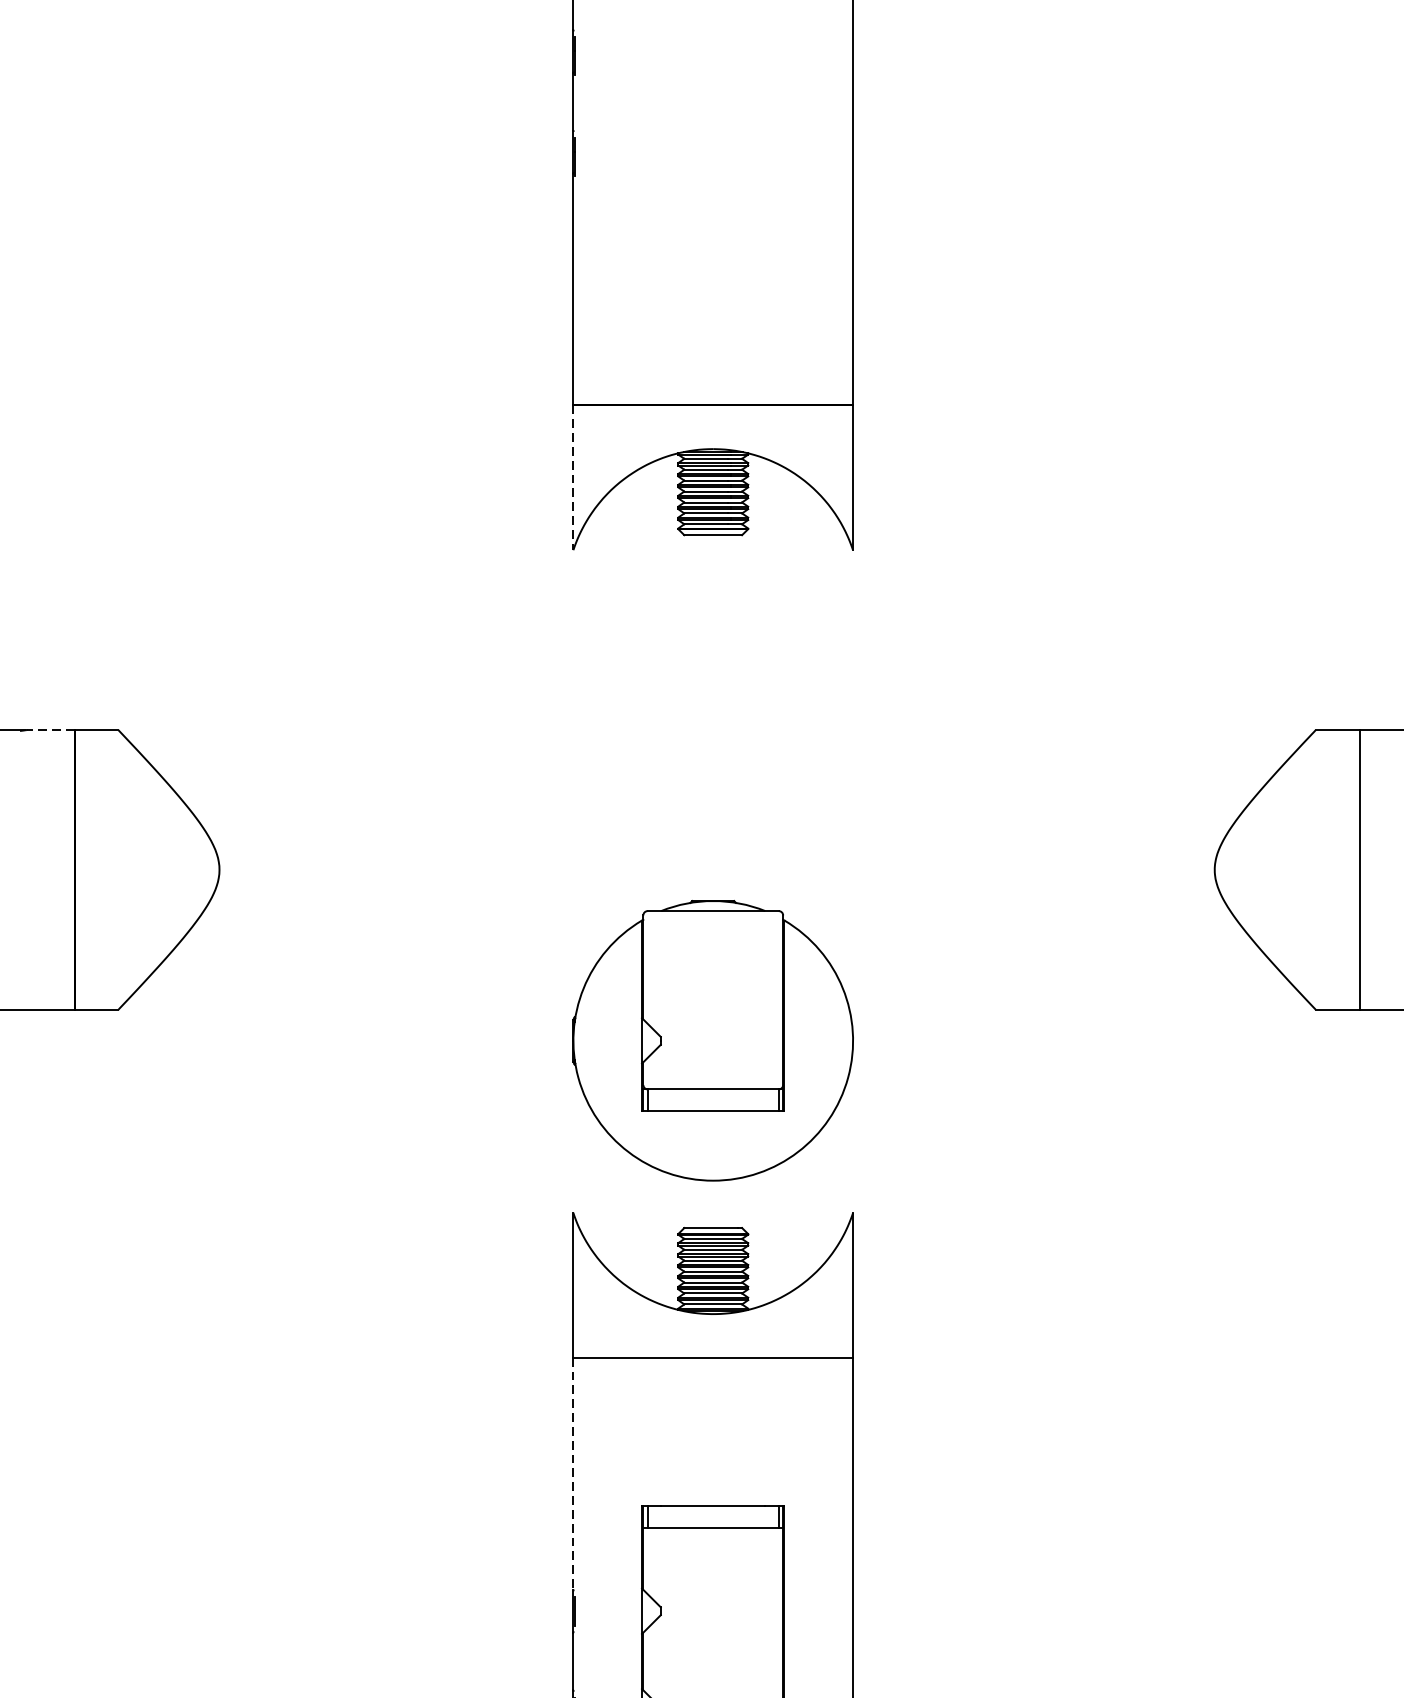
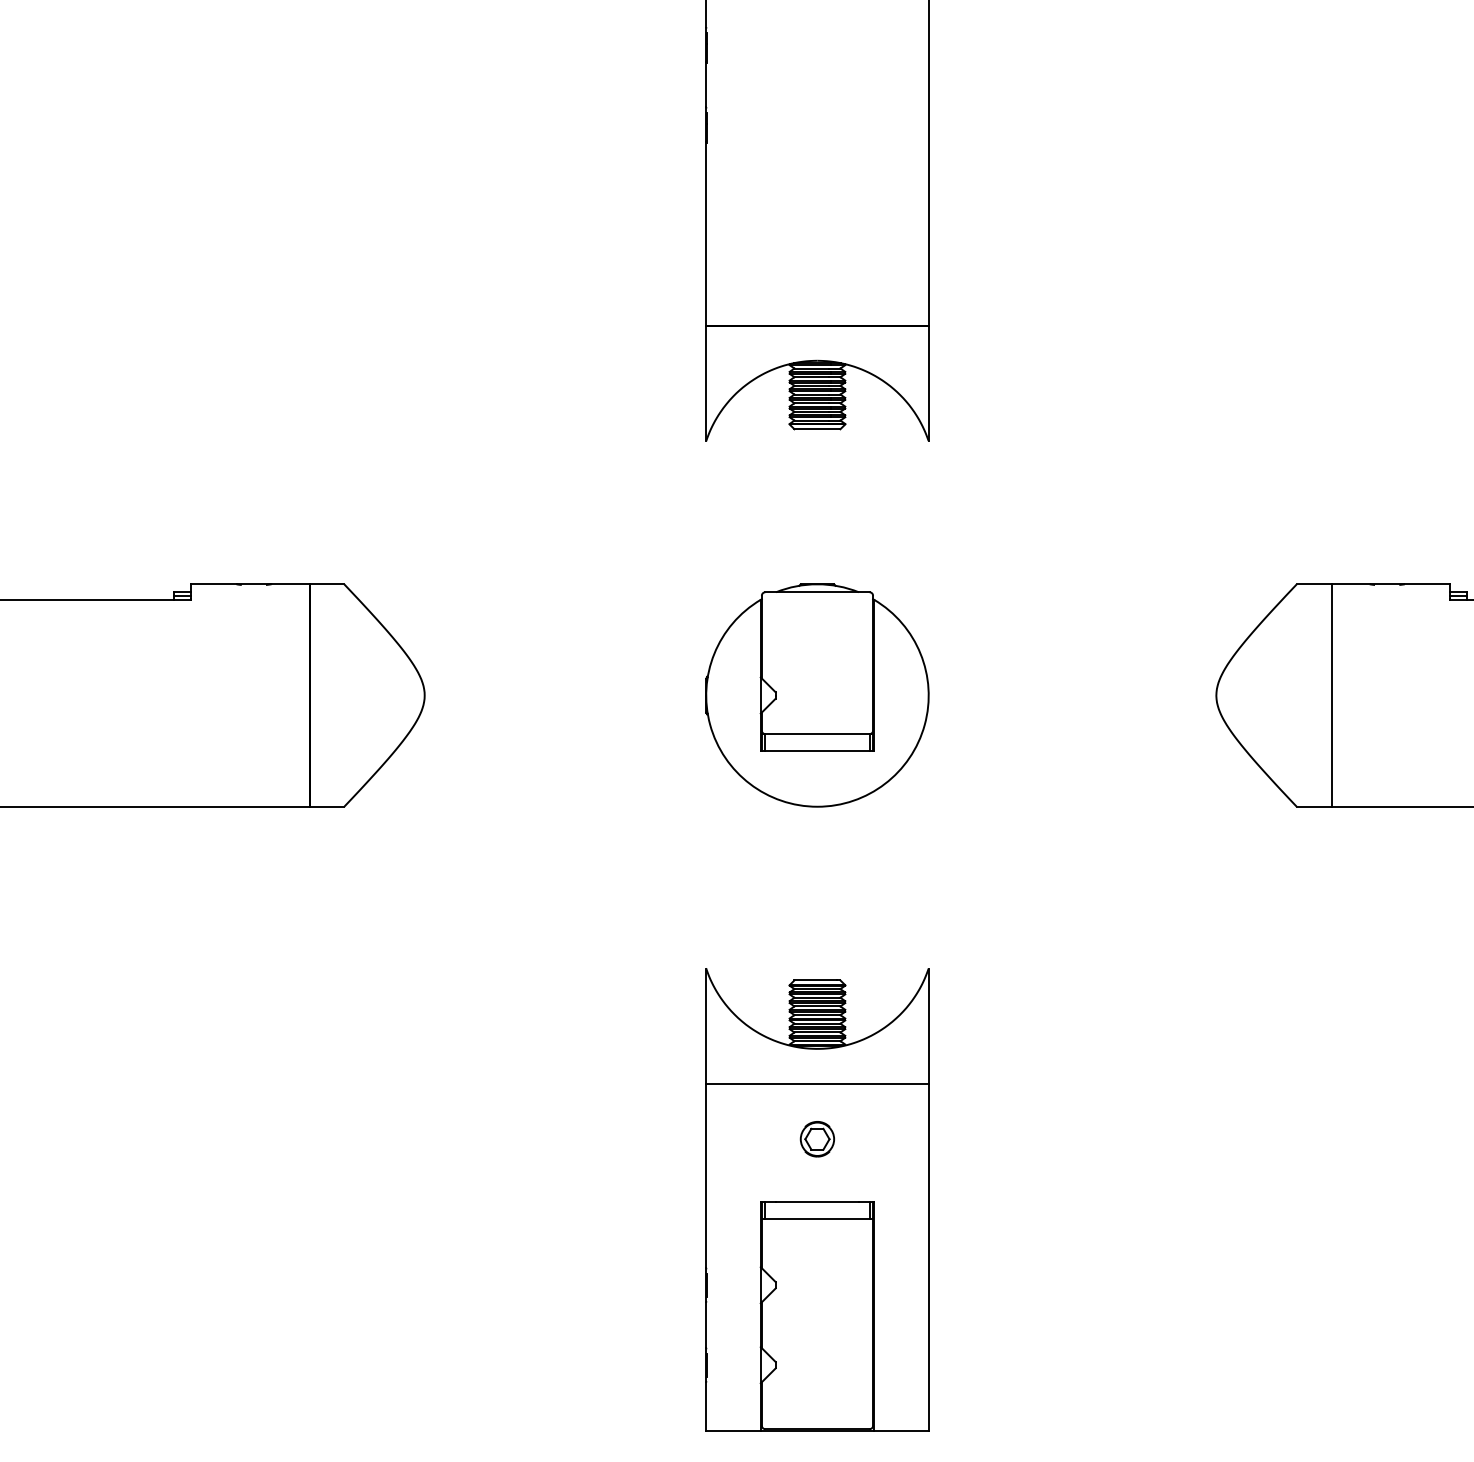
line: (573, 477) -> (706, 383), dashed -> solid
line: (49, 730) -> (289, 584), dashed -> solid
part: (713, 1040) -> (817, 695), moved
part: (712, 1428) -> (816, 1139), added
line: (573, 1474) -> (706, 1176), dashed -> solid

